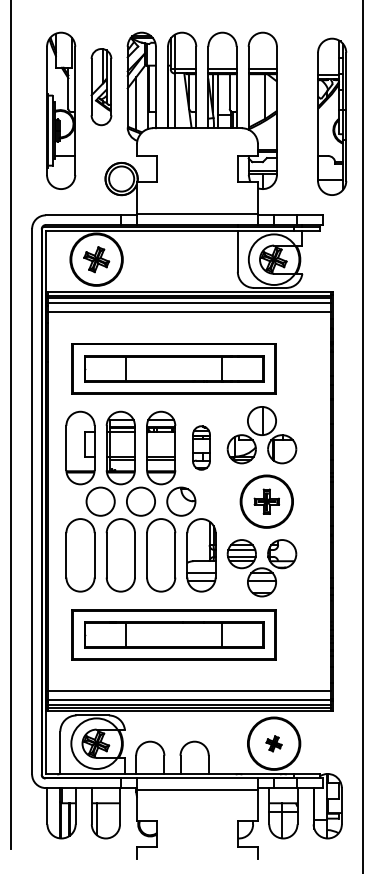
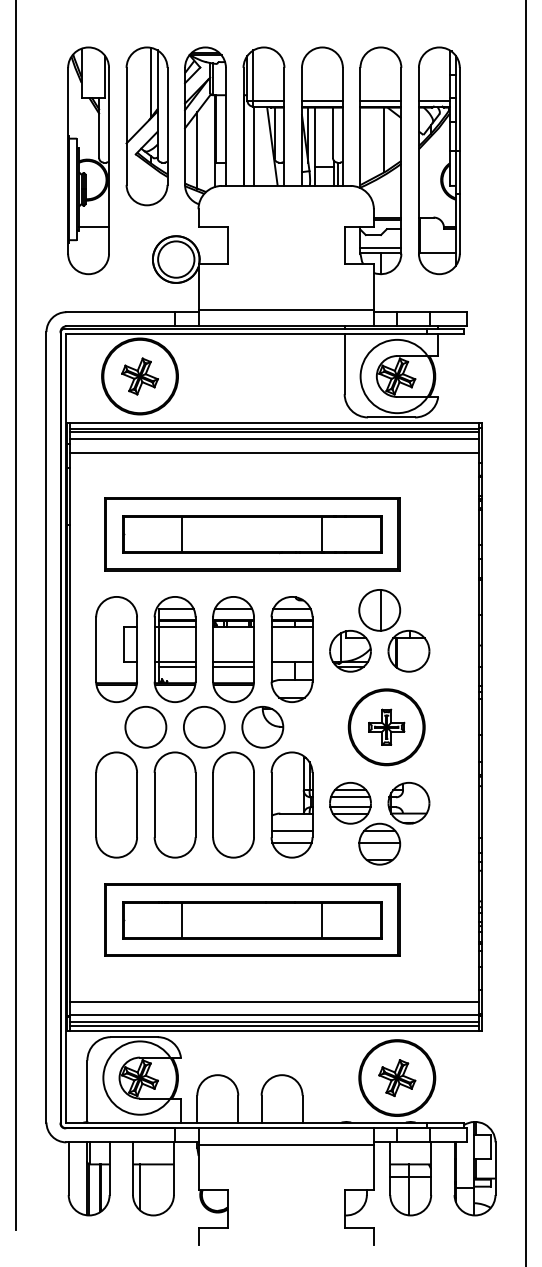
part: (101, 86) -> (147, 125), size x1.43
part: (332, 116) -> (439, 160), moved
part: (201, 447) -> (292, 648), size x1.67
part: (273, 743) -> (396, 1077), size x1.67

